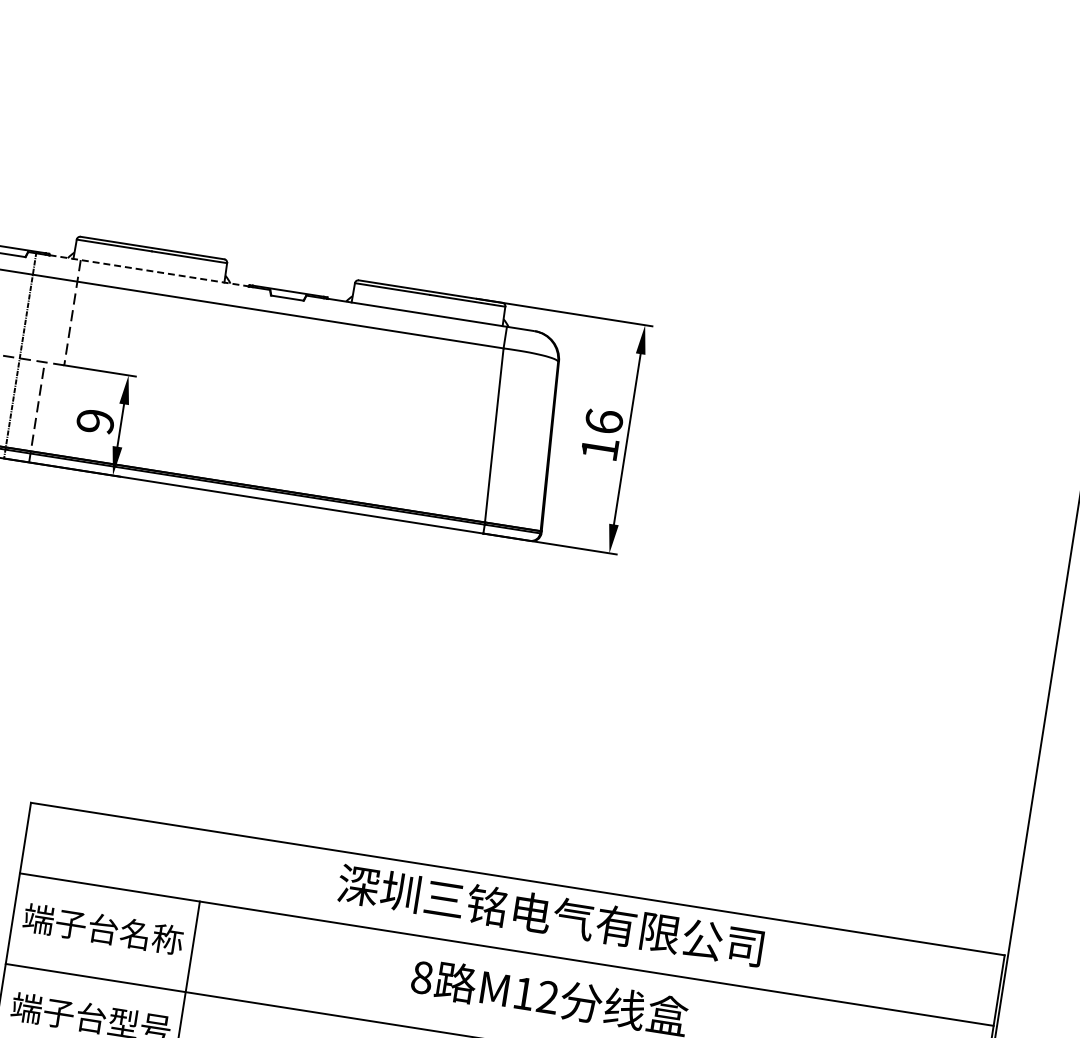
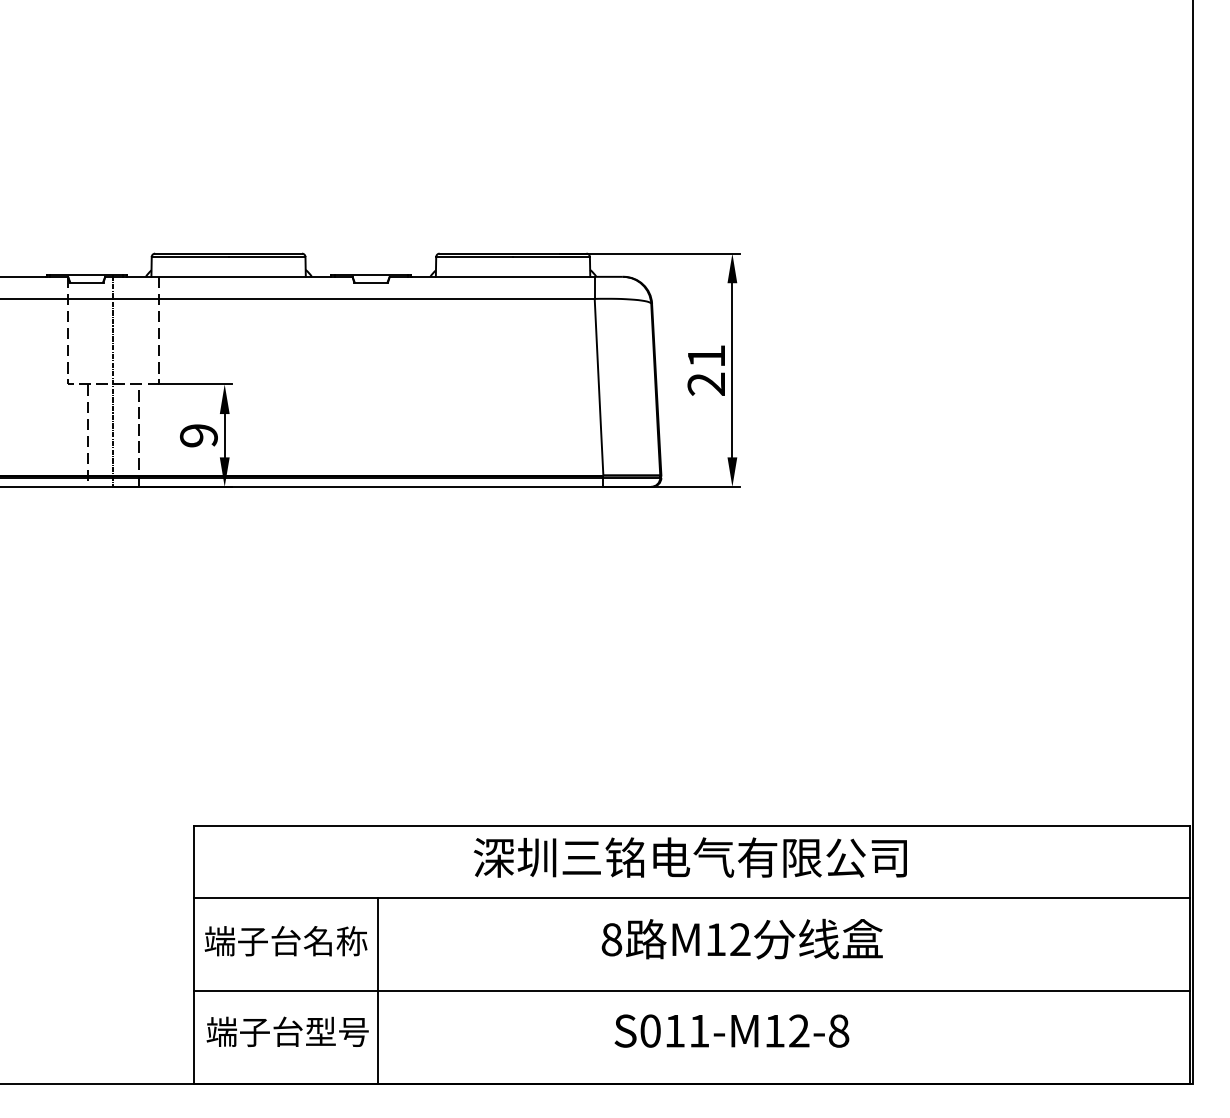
line: (148, 270) -> (228, 276), dashed -> solid
text: (602, 434) -> (706, 369), 16 -> 21
text: (549, 915) -> (689, 857), moved

